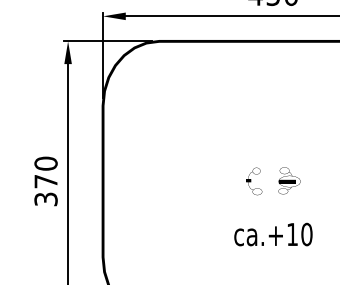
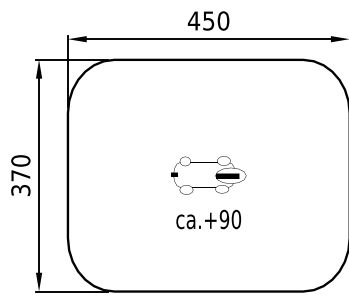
part: (273, 181) -> (208, 175), size x1.67
text: (292, 234) -> (224, 219), ca.+10 -> ca.+90

